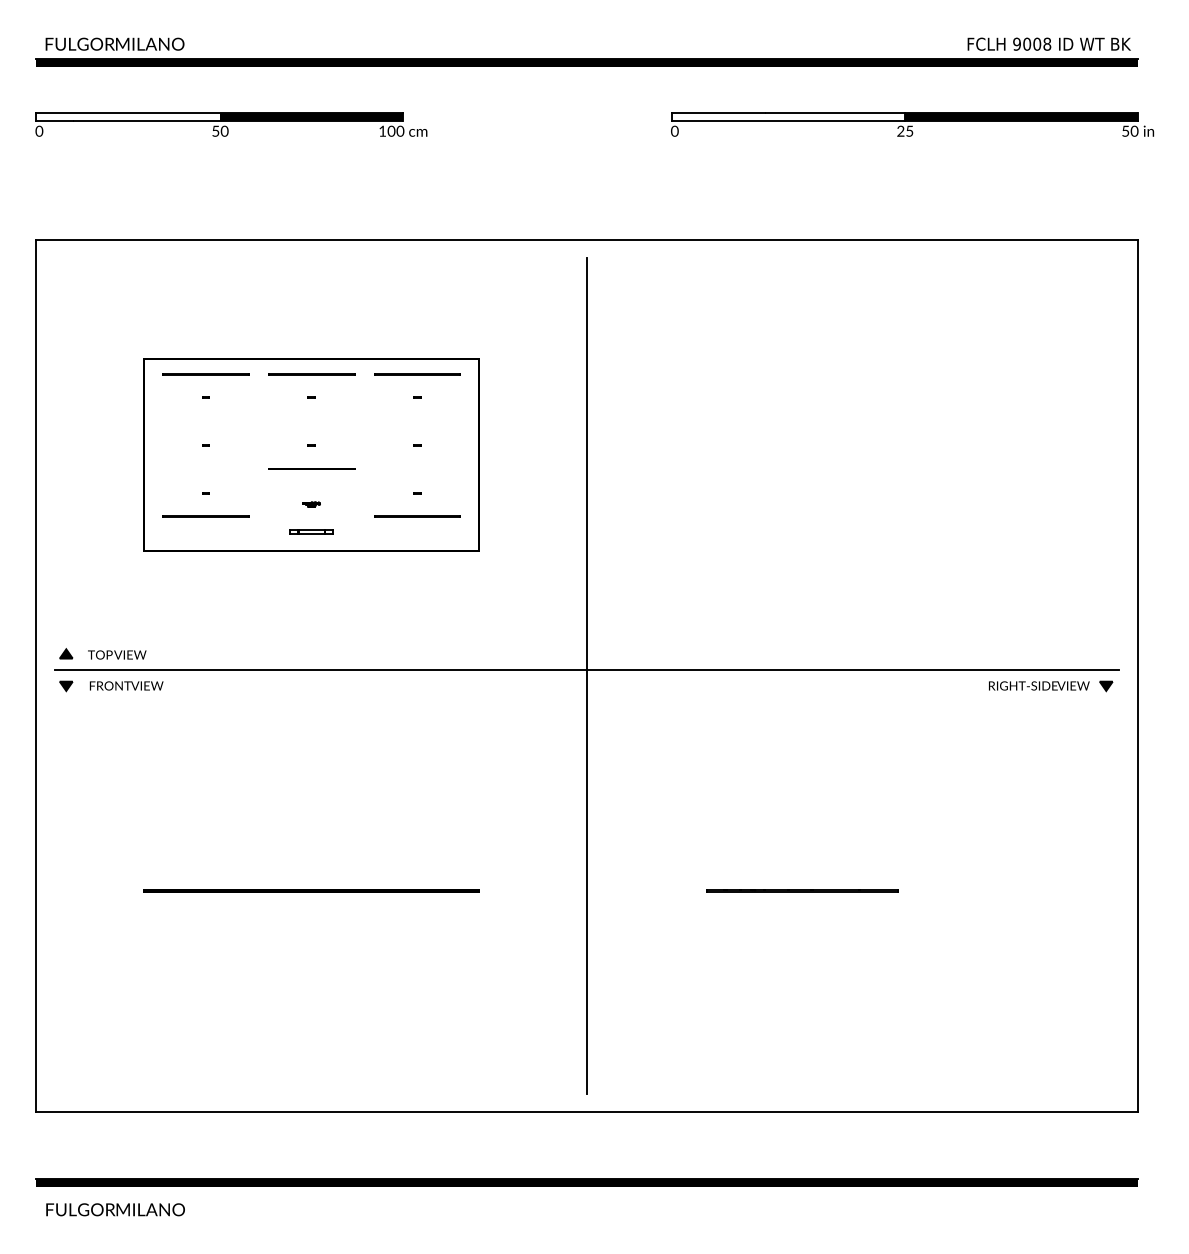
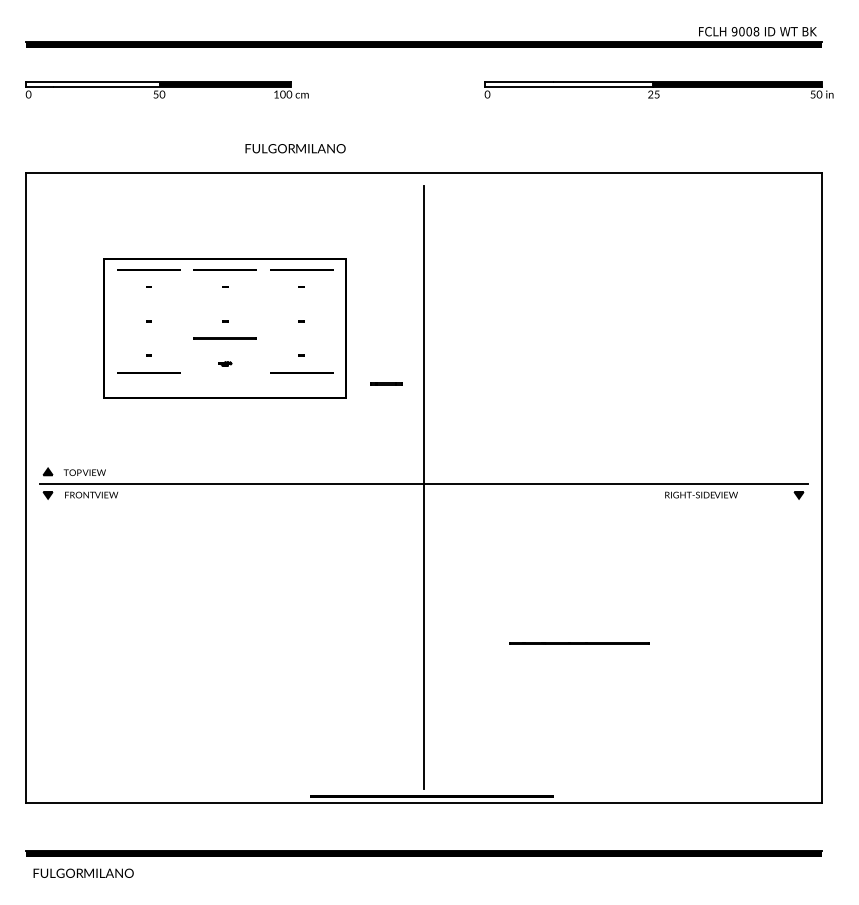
text: (114, 43) -> (295, 148), moved
part: (311, 531) -> (386, 383), moved
text: (1039, 685) -> (701, 494), moved
line: (311, 890) -> (431, 795), moved

